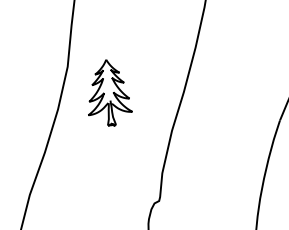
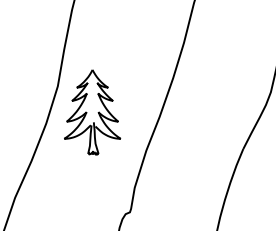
part: (108, 93) -> (92, 112), size x1.43

